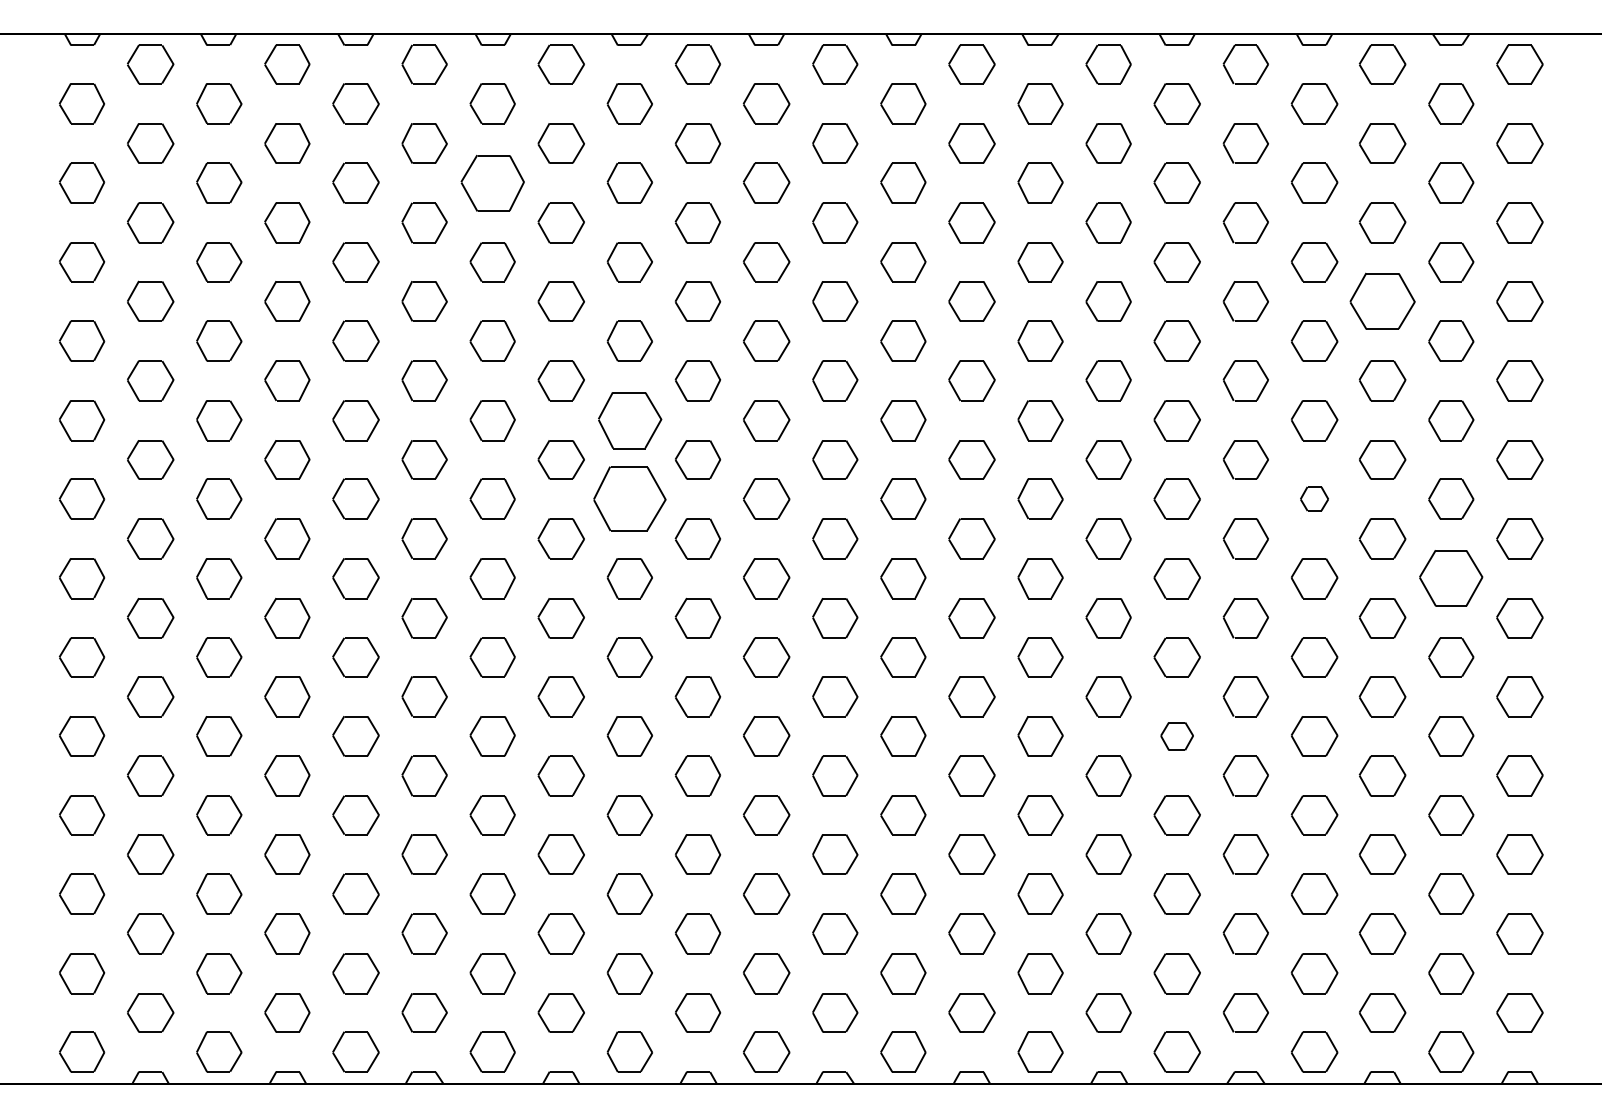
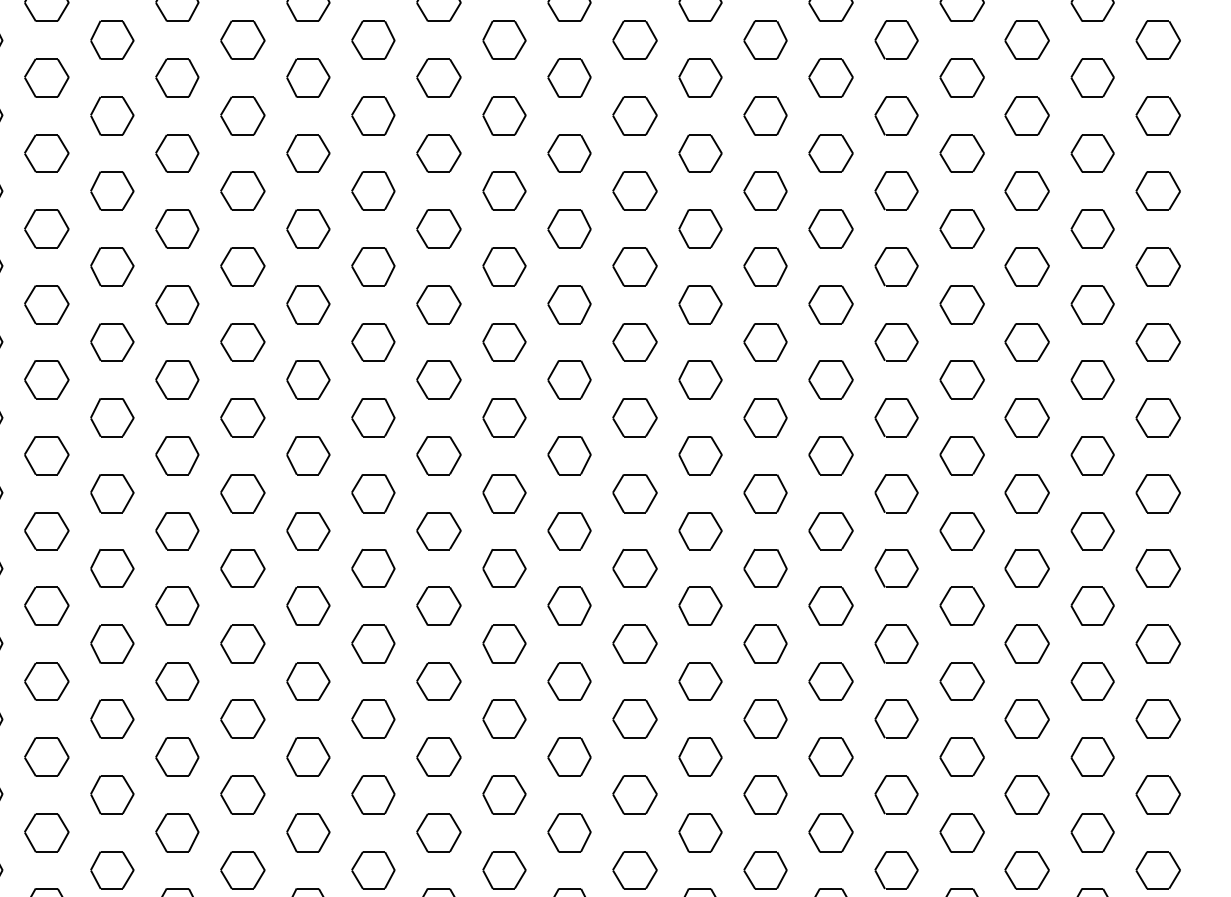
part: (492, 182) -> (177, 77), size x0.71
part: (1382, 301) -> (1027, 191), size x0.71
part: (629, 420) -> (307, 304), size x0.71
part: (629, 498) -> (307, 379), size x0.62
part: (1314, 498) -> (962, 379), size x1.67
part: (1451, 578) -> (1092, 455), size x0.71
part: (1176, 736) -> (830, 606), size x1.43

